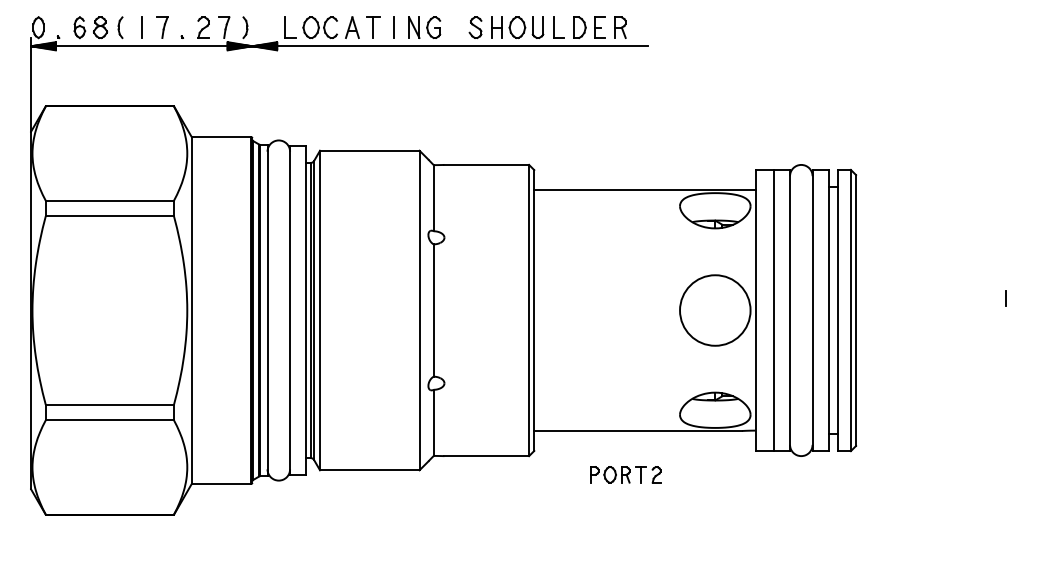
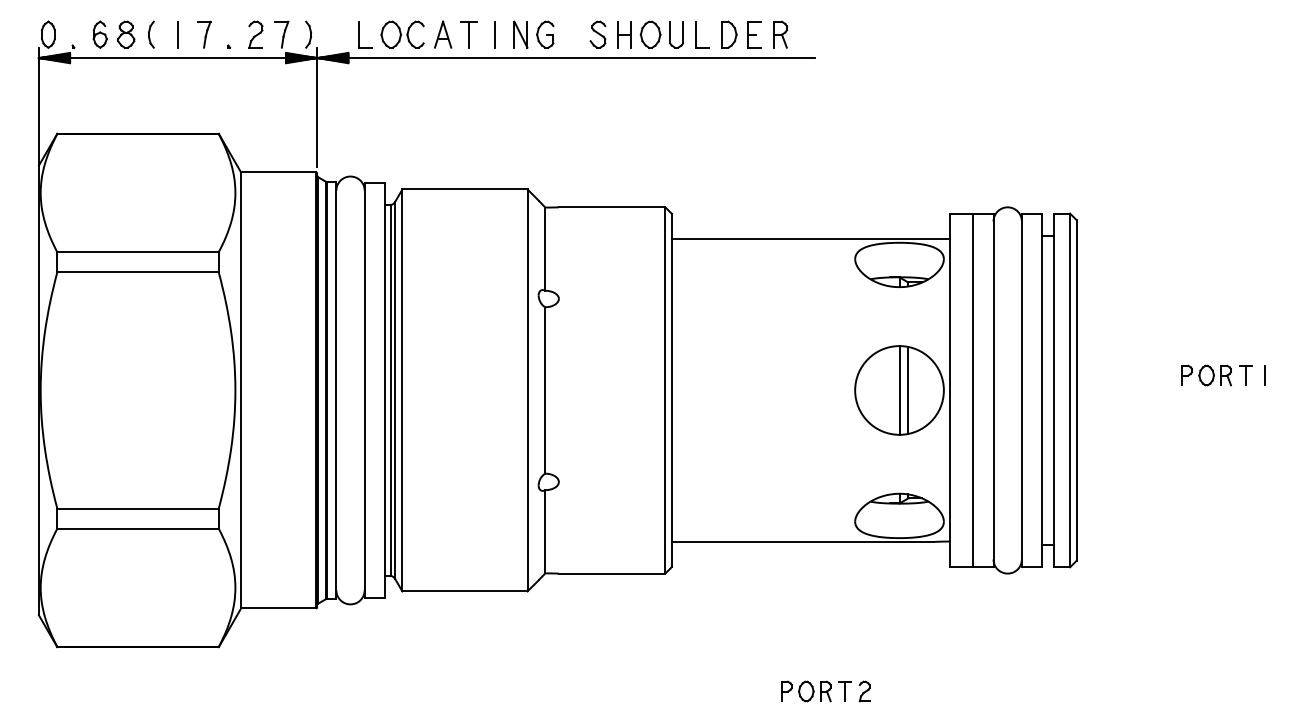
line: (252, 85) -> (317, 107), added
part: (967, 298) -> (1216, 375), added
line: (715, 310) -> (899, 390), added
line: (722, 310) -> (908, 390), added
part: (625, 474) -> (825, 691), moved

